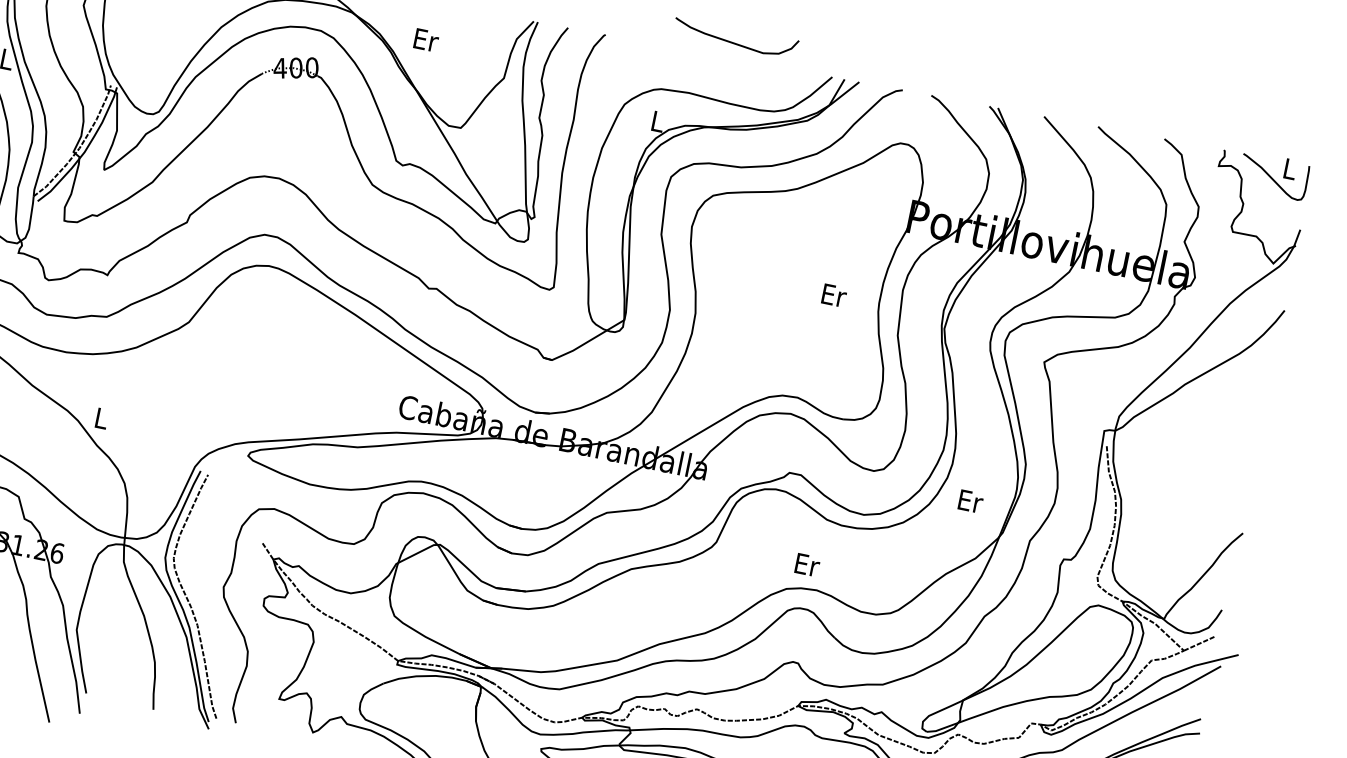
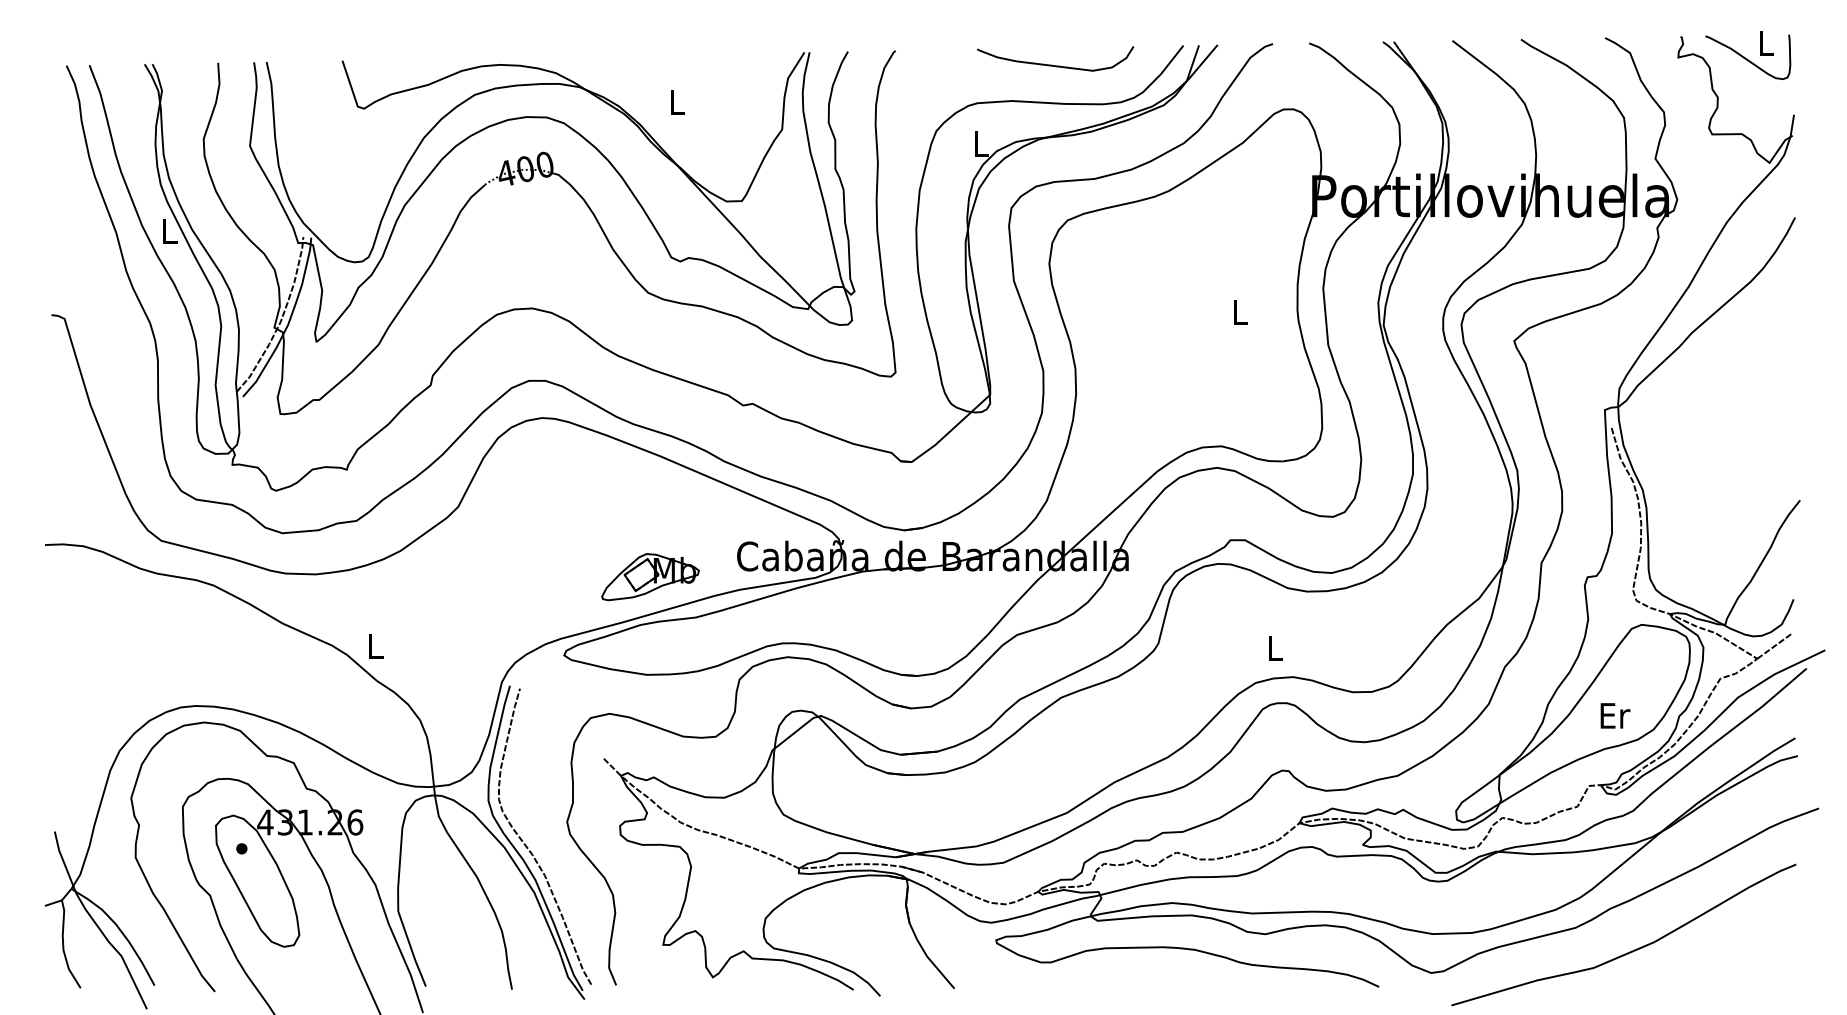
text: (426, 40) -> (677, 102), Er -> L
part: (732, 41) -> (1052, 64), moved
text: (834, 295) -> (1240, 312), Er -> L
part: (328, 408) -> (650, 577), added
text: (971, 501) -> (1615, 715), moved
text: (807, 565) -> (1275, 648), Er -> L

